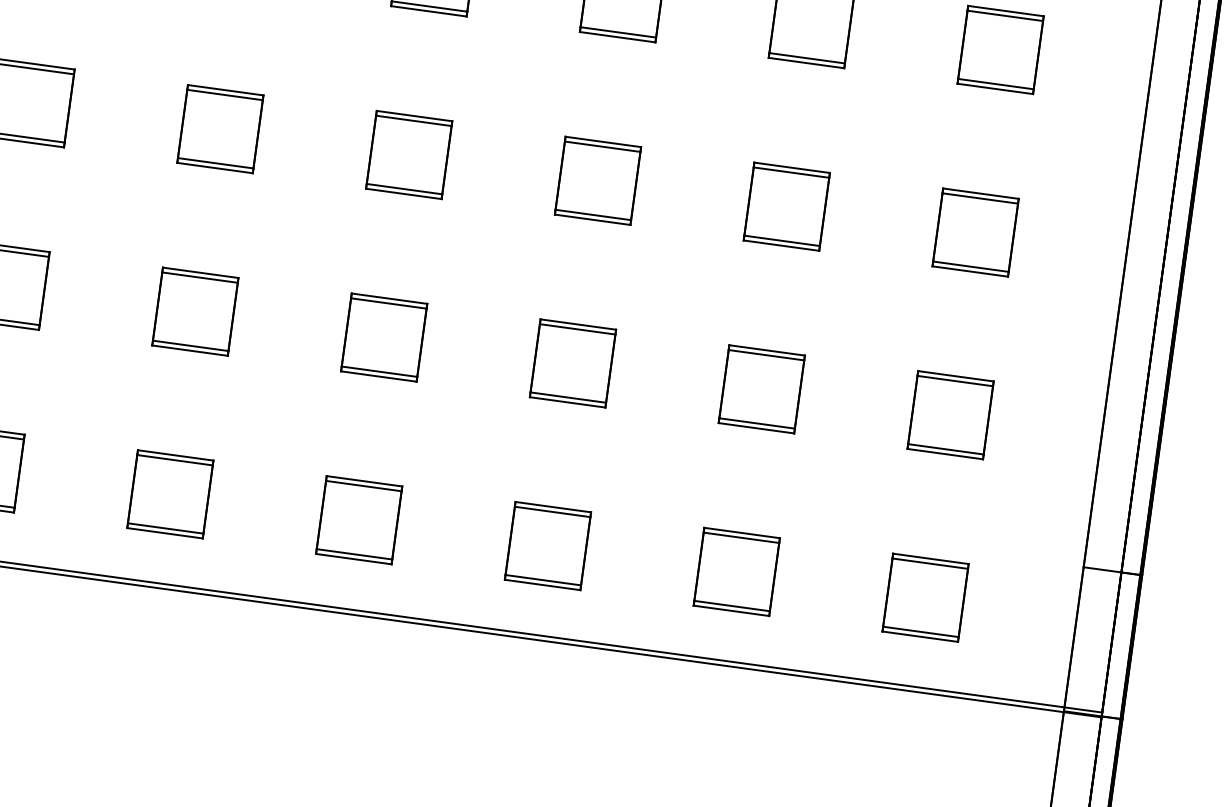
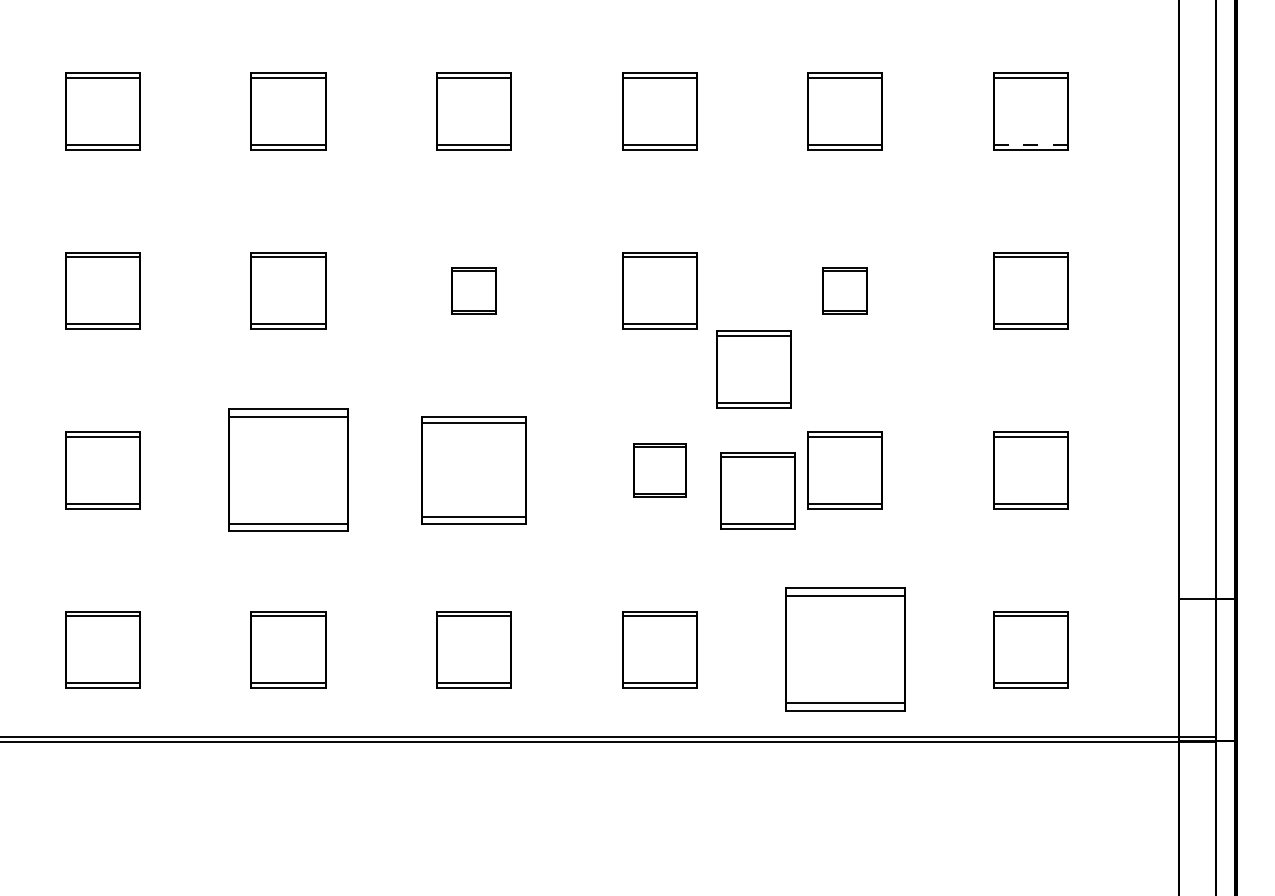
line: (995, 83) -> (1030, 144), solid -> dashed
part: (408, 154) -> (473, 290), size x0.6
part: (786, 206) -> (844, 290), size x0.6
part: (682, 273) -> (753, 369), added
part: (195, 311) -> (288, 470), size x1.6
part: (383, 337) -> (473, 470), size x1.4
part: (572, 363) -> (659, 470), size x0.7
part: (669, 397) -> (757, 490), added
part: (736, 571) -> (844, 649), size x1.6

